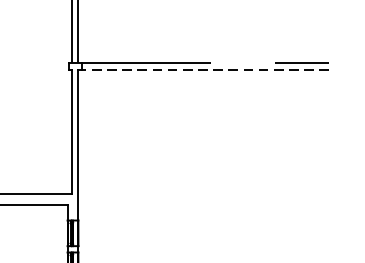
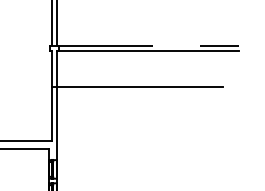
line: (205, 69) -> (149, 50), dashed -> solid
line: (189, 120) -> (137, 87), added

